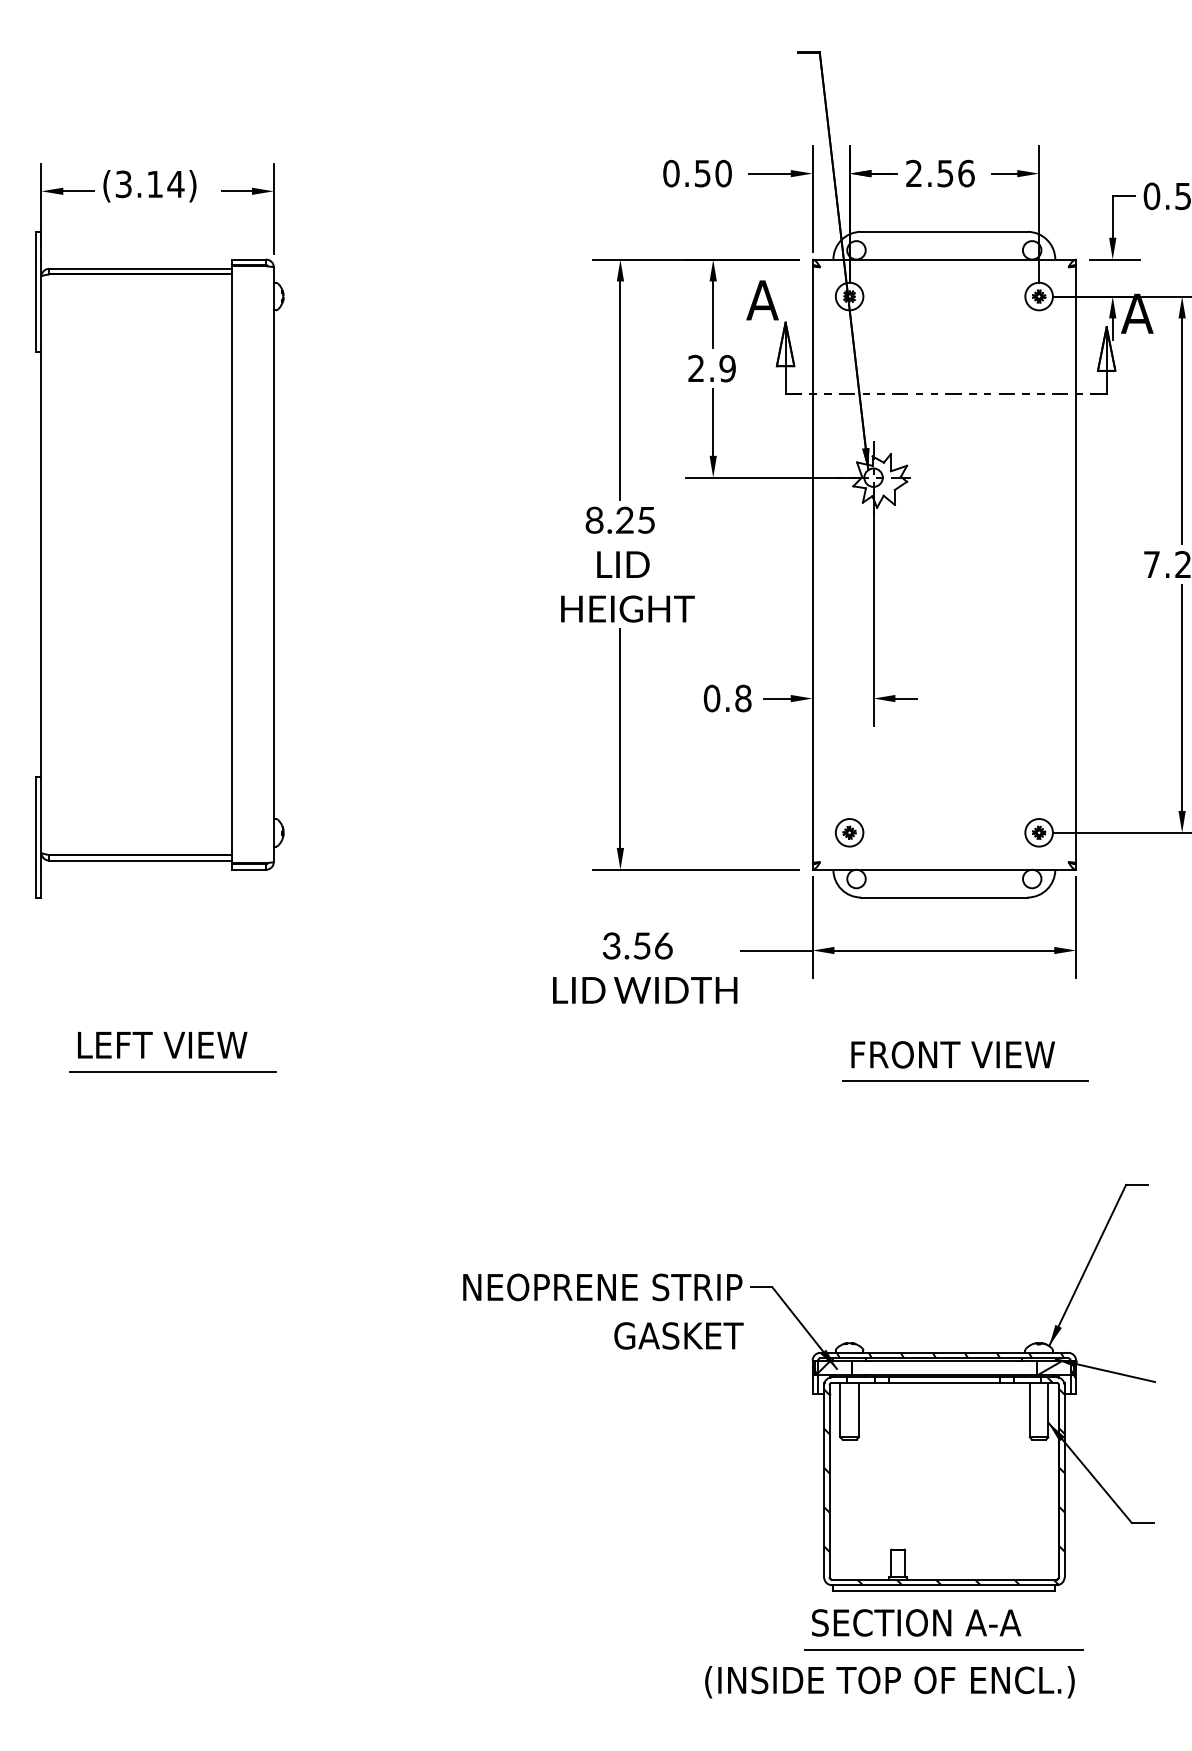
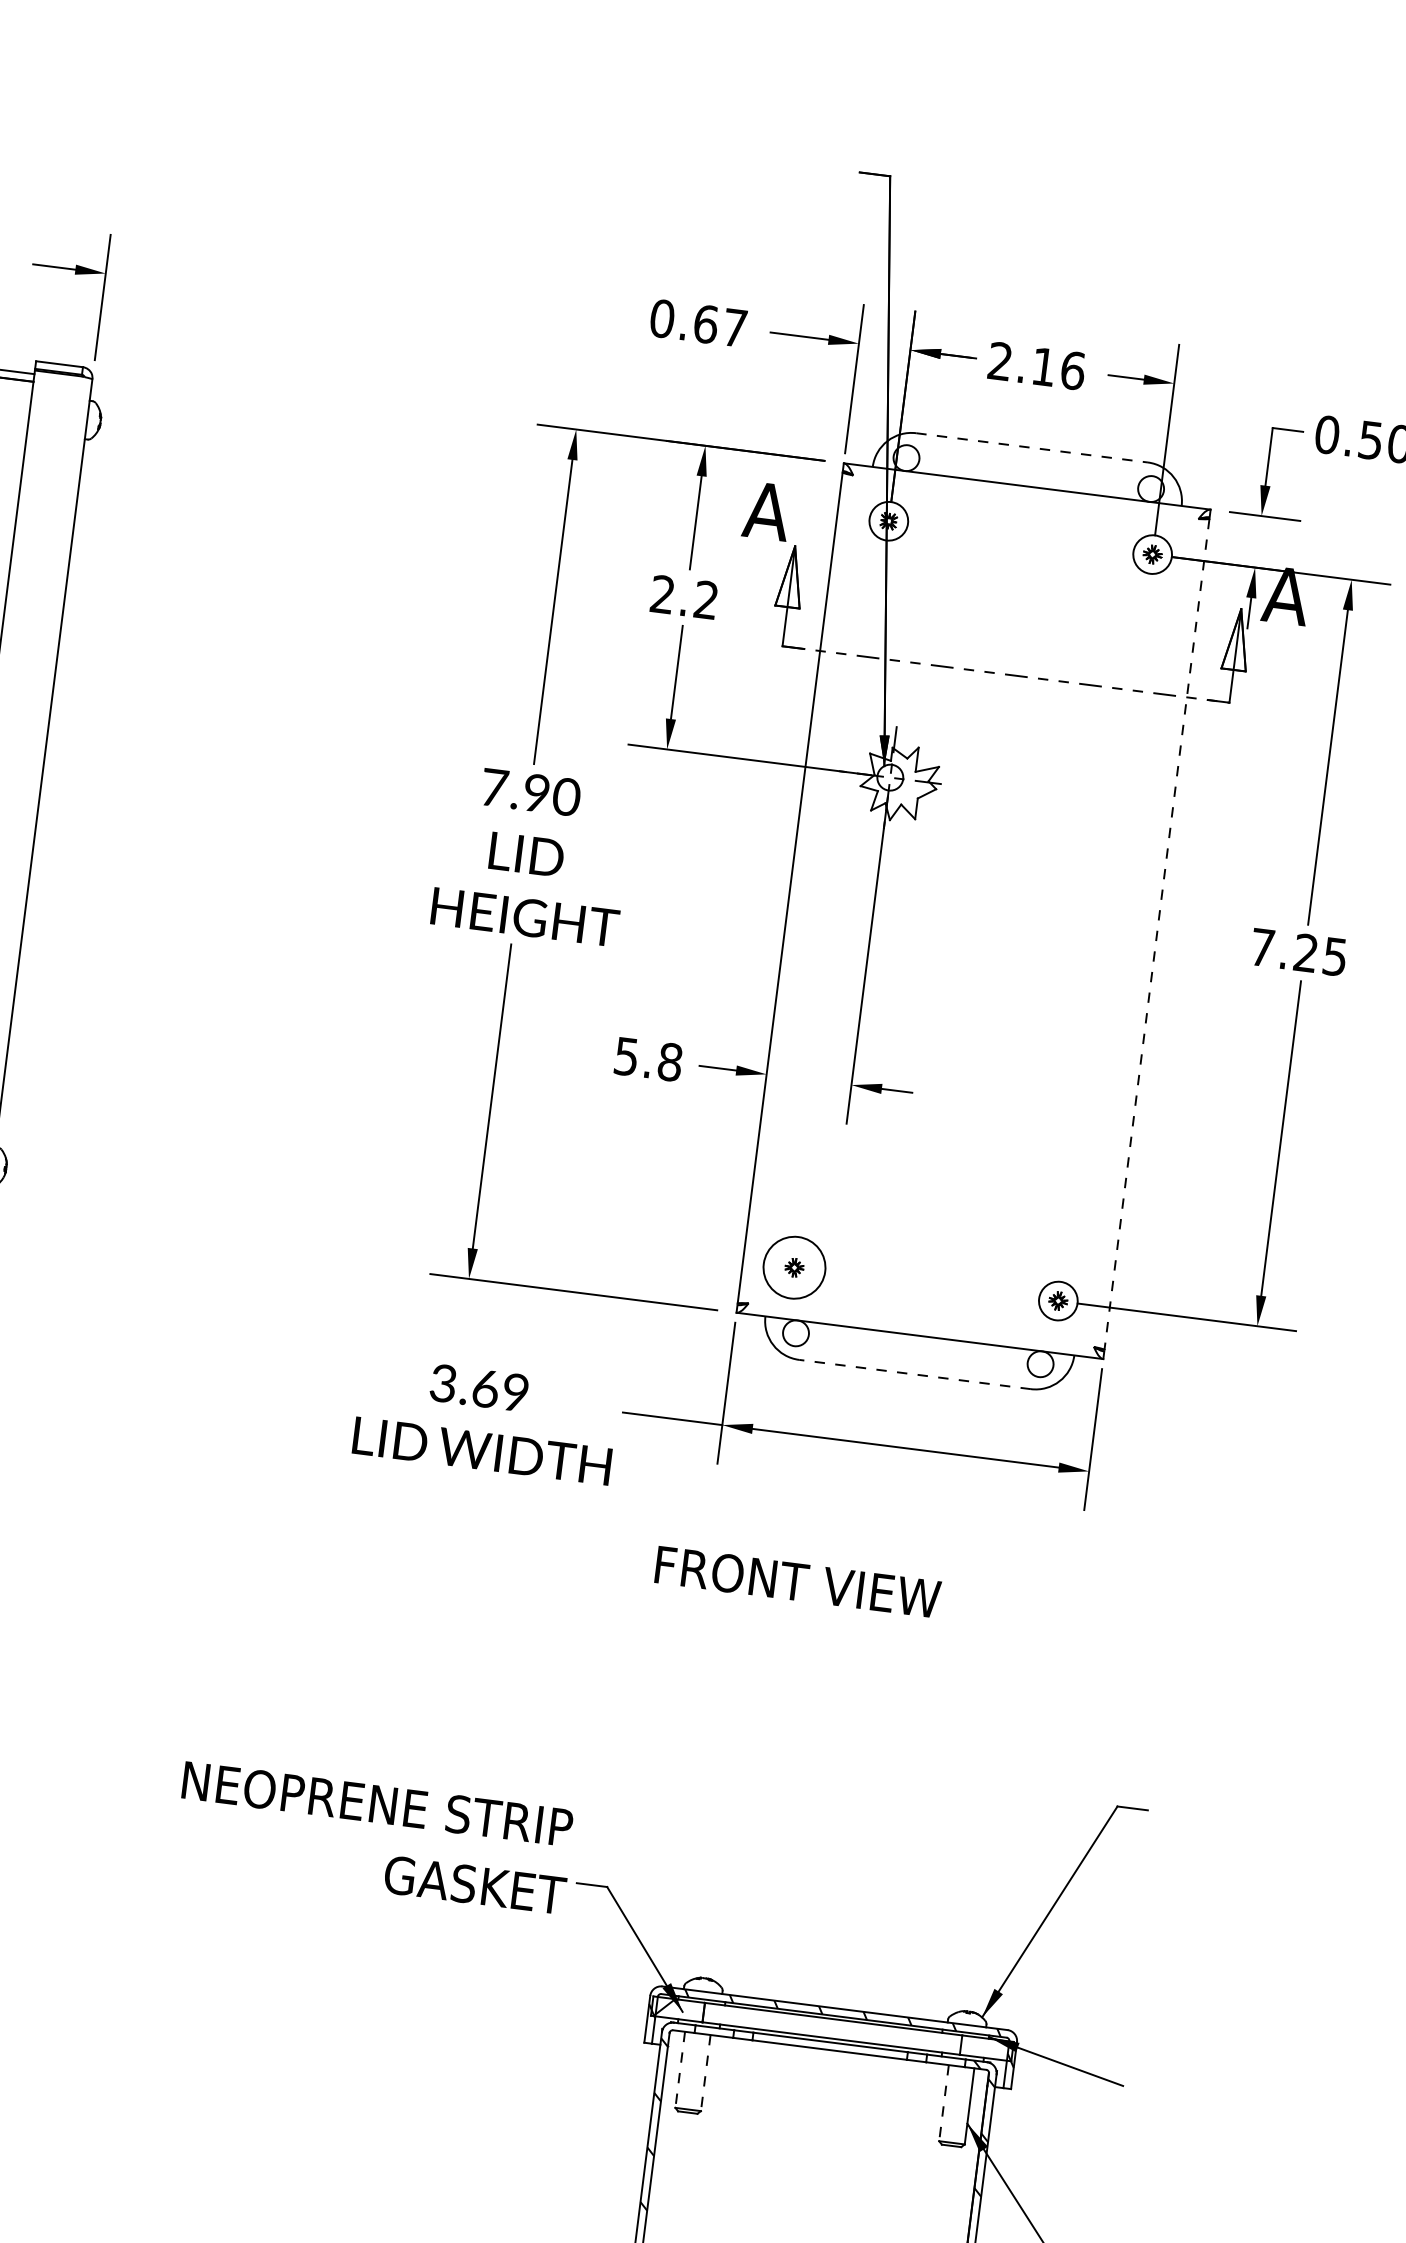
text: (712, 173) -> (719, 325), 0.50 -> 0.67
text: (945, 173) -> (1043, 366), 2.56 -> 2.16
line: (944, 231) -> (1032, 447), solid -> dashed
text: (727, 368) -> (706, 599), 2.9 -> 2.2
text: (620, 519) -> (530, 791), 8.25 -> 7.90
line: (1076, 565) -> (1157, 935), solid -> dashed
text: (711, 698) -> (625, 1056), 0.8 -> 5.8
circle: (849, 832) -> (794, 1267), size x1.6
line: (943, 897) -> (913, 1374), solid -> dashed
text: (652, 945) -> (500, 1389), 3.56 -> 3.69
text: (952, 1054) -> (797, 1581), moved
line: (965, 1081) -> (912, 1634), removed
text: (603, 1311) -> (374, 1837), moved
hatch: (1050, 1367) -> (980, 2047), removed
line: (840, 1410) -> (680, 2070), solid -> dashed
line: (858, 1410) -> (705, 2073), solid -> dashed
line: (1029, 1410) -> (943, 2103), solid -> dashed

